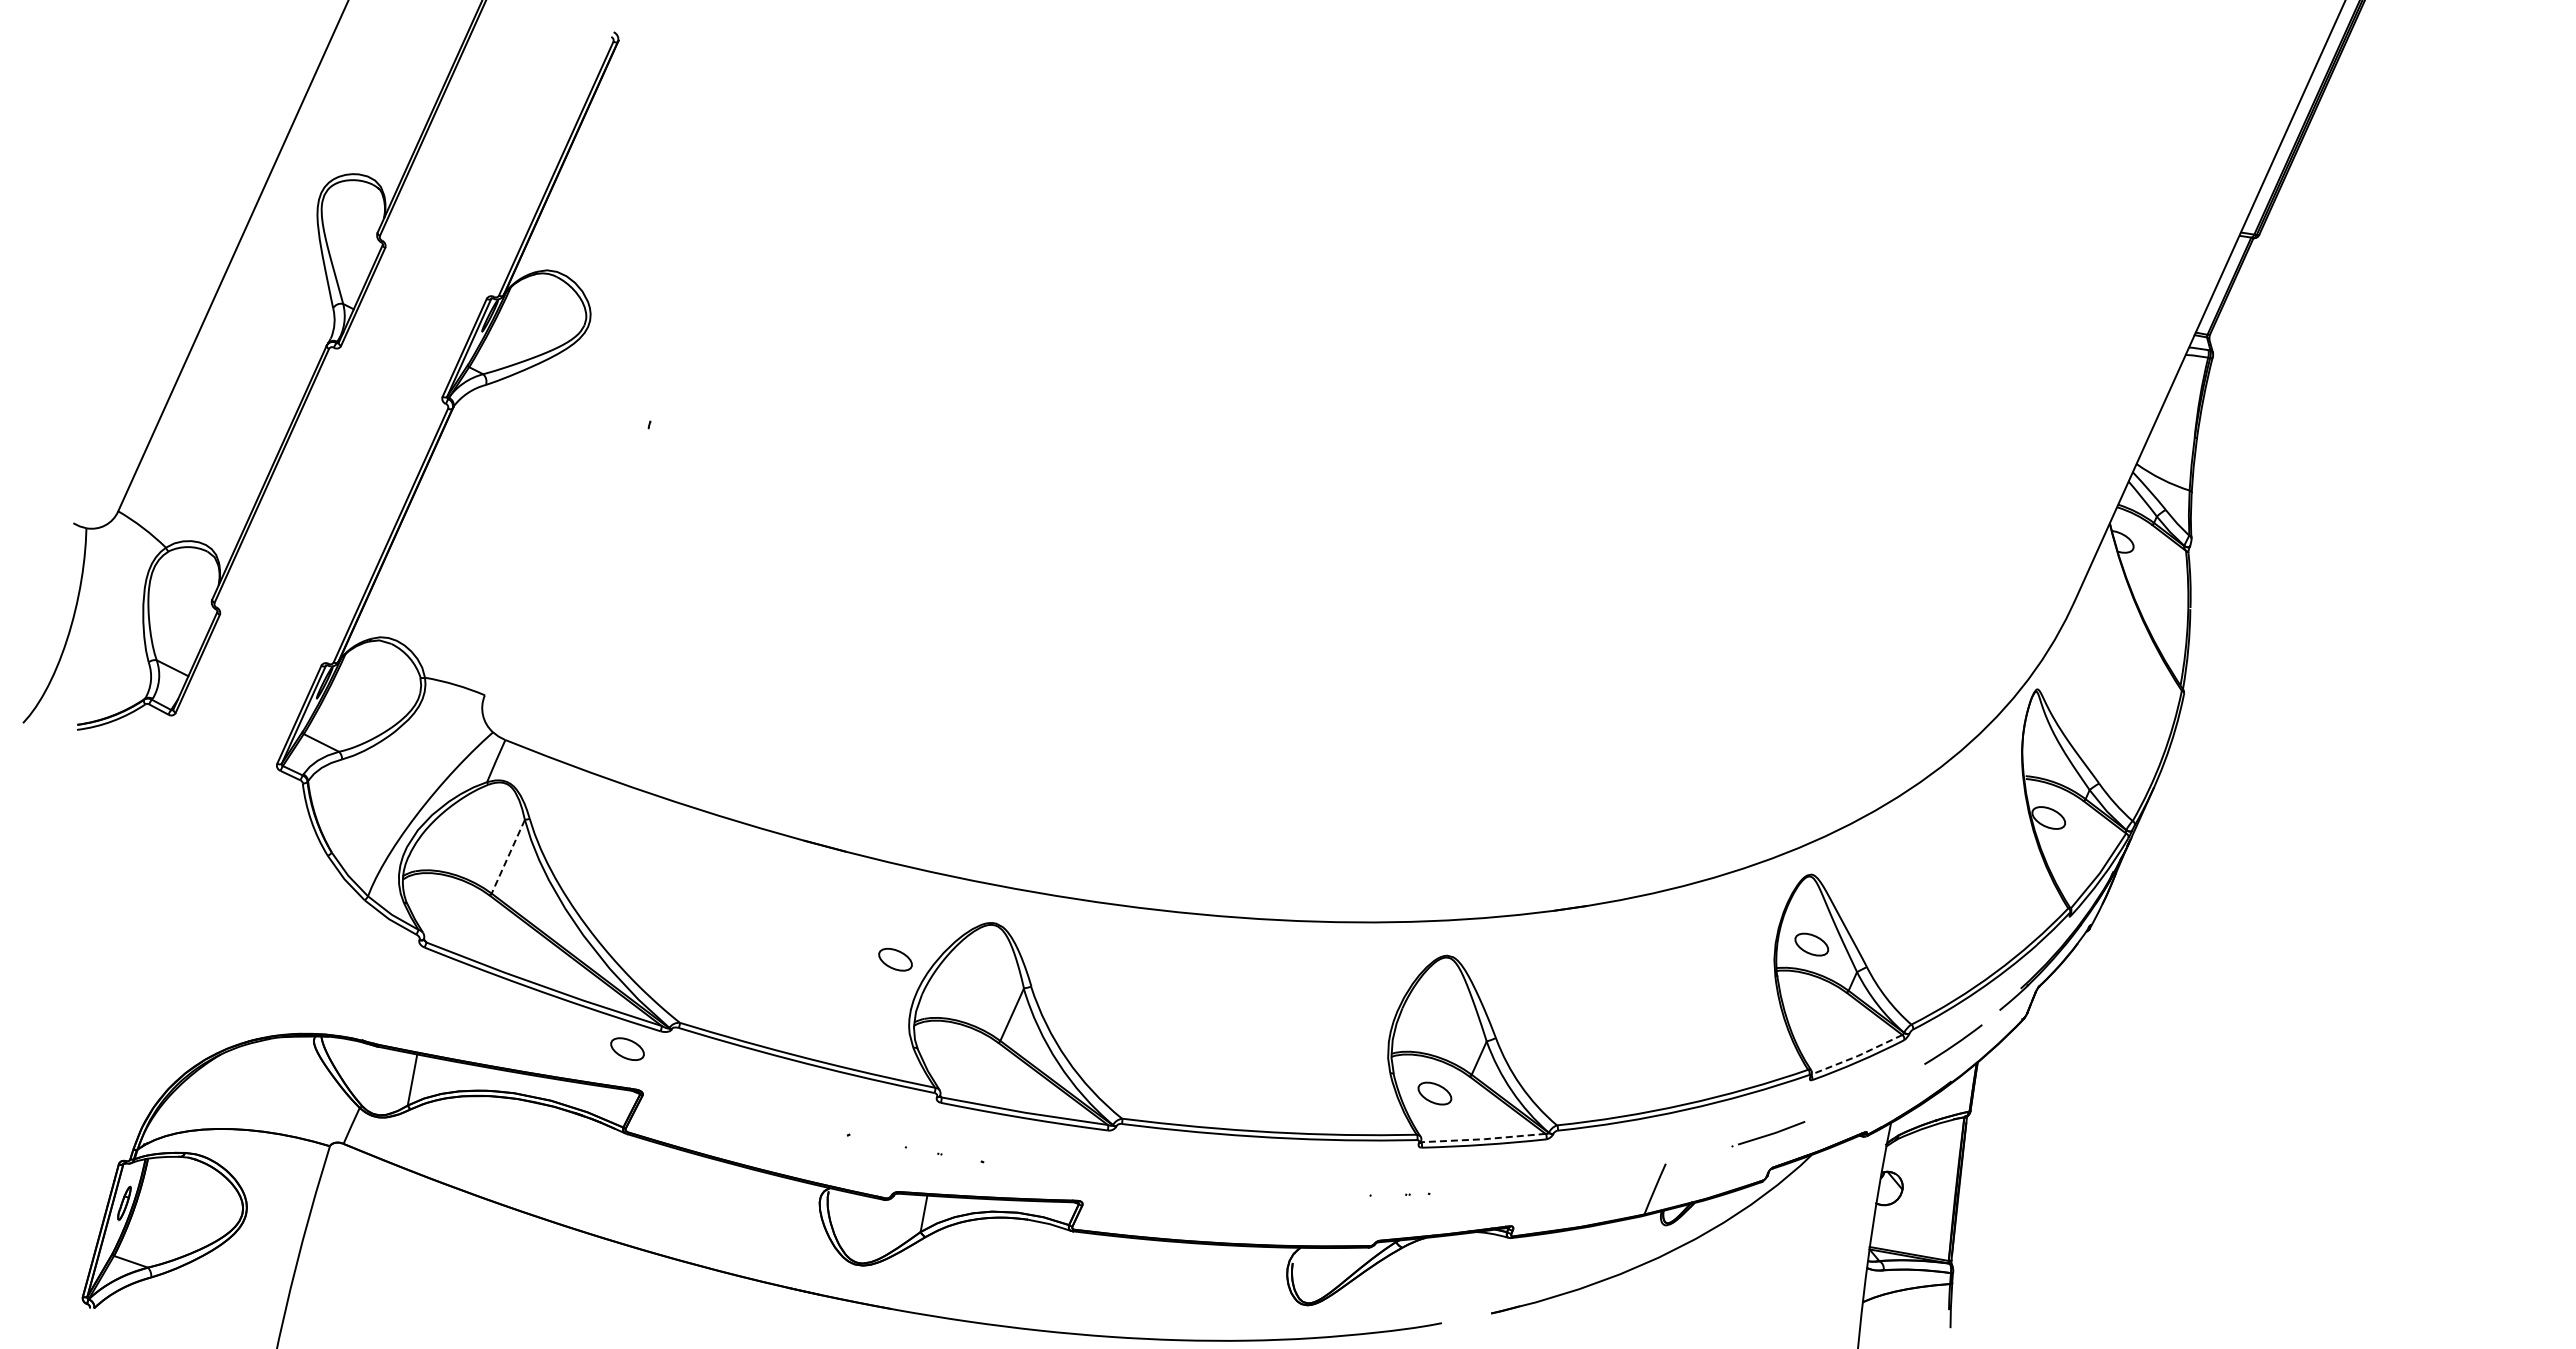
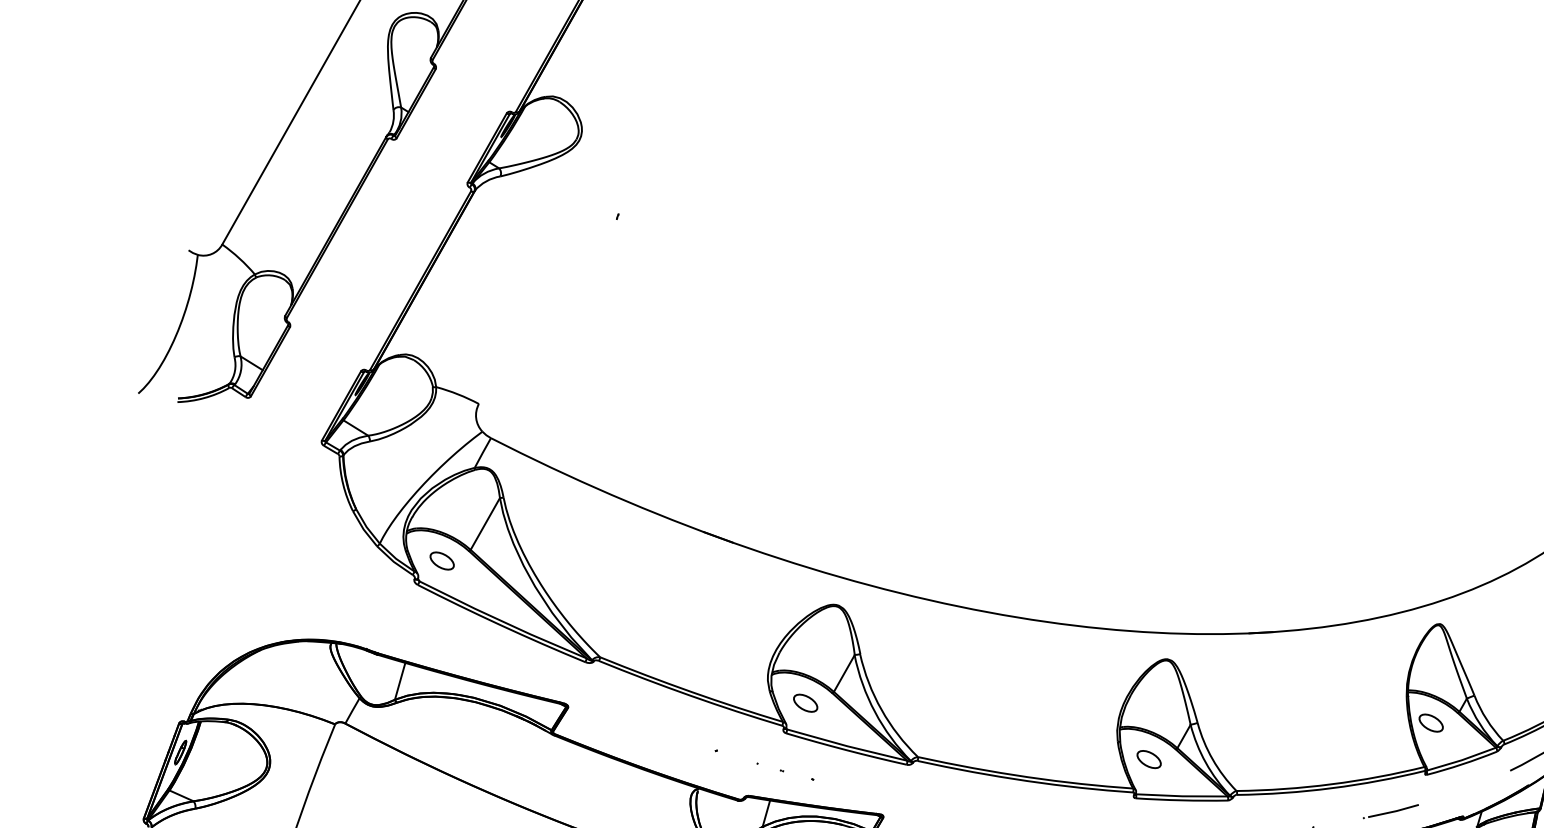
line: (508, 857) -> (485, 524), dashed -> solid
part: (1811, 944) -> (1430, 722), moved
part: (895, 959) -> (805, 703), moved
part: (627, 1048) -> (442, 560), moved
line: (1857, 1056) -> (1461, 760), dashed -> solid
line: (1483, 1139) -> (1181, 796), dashed -> solid

